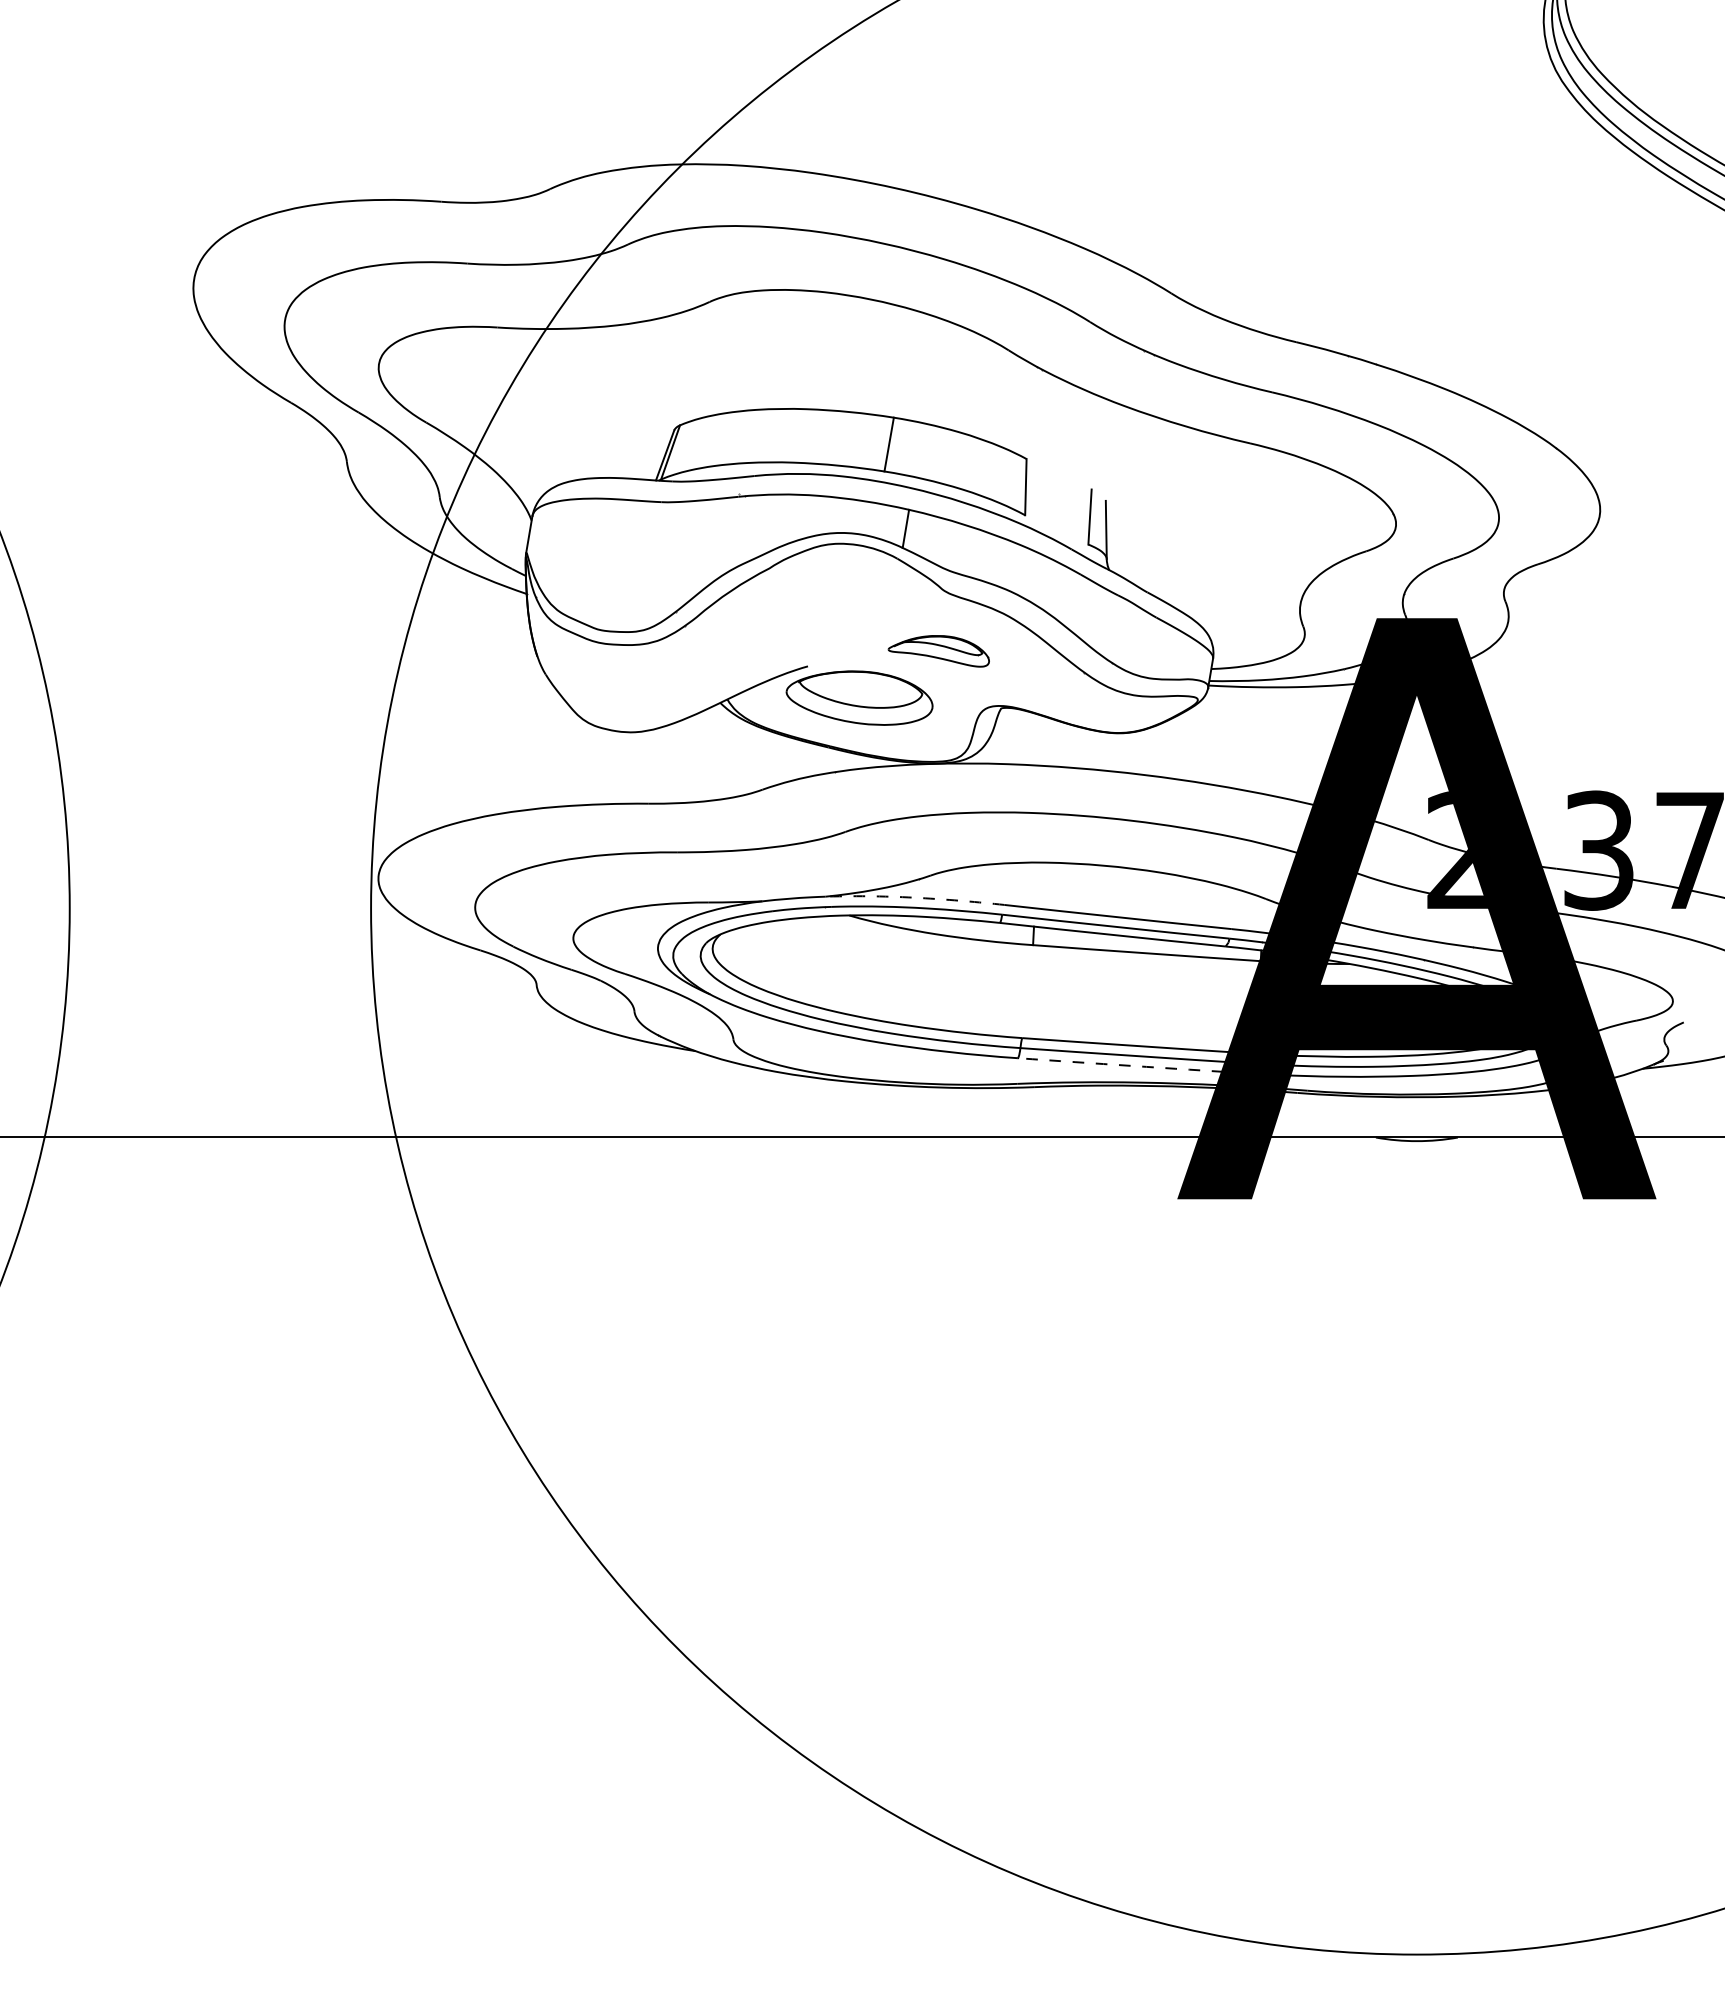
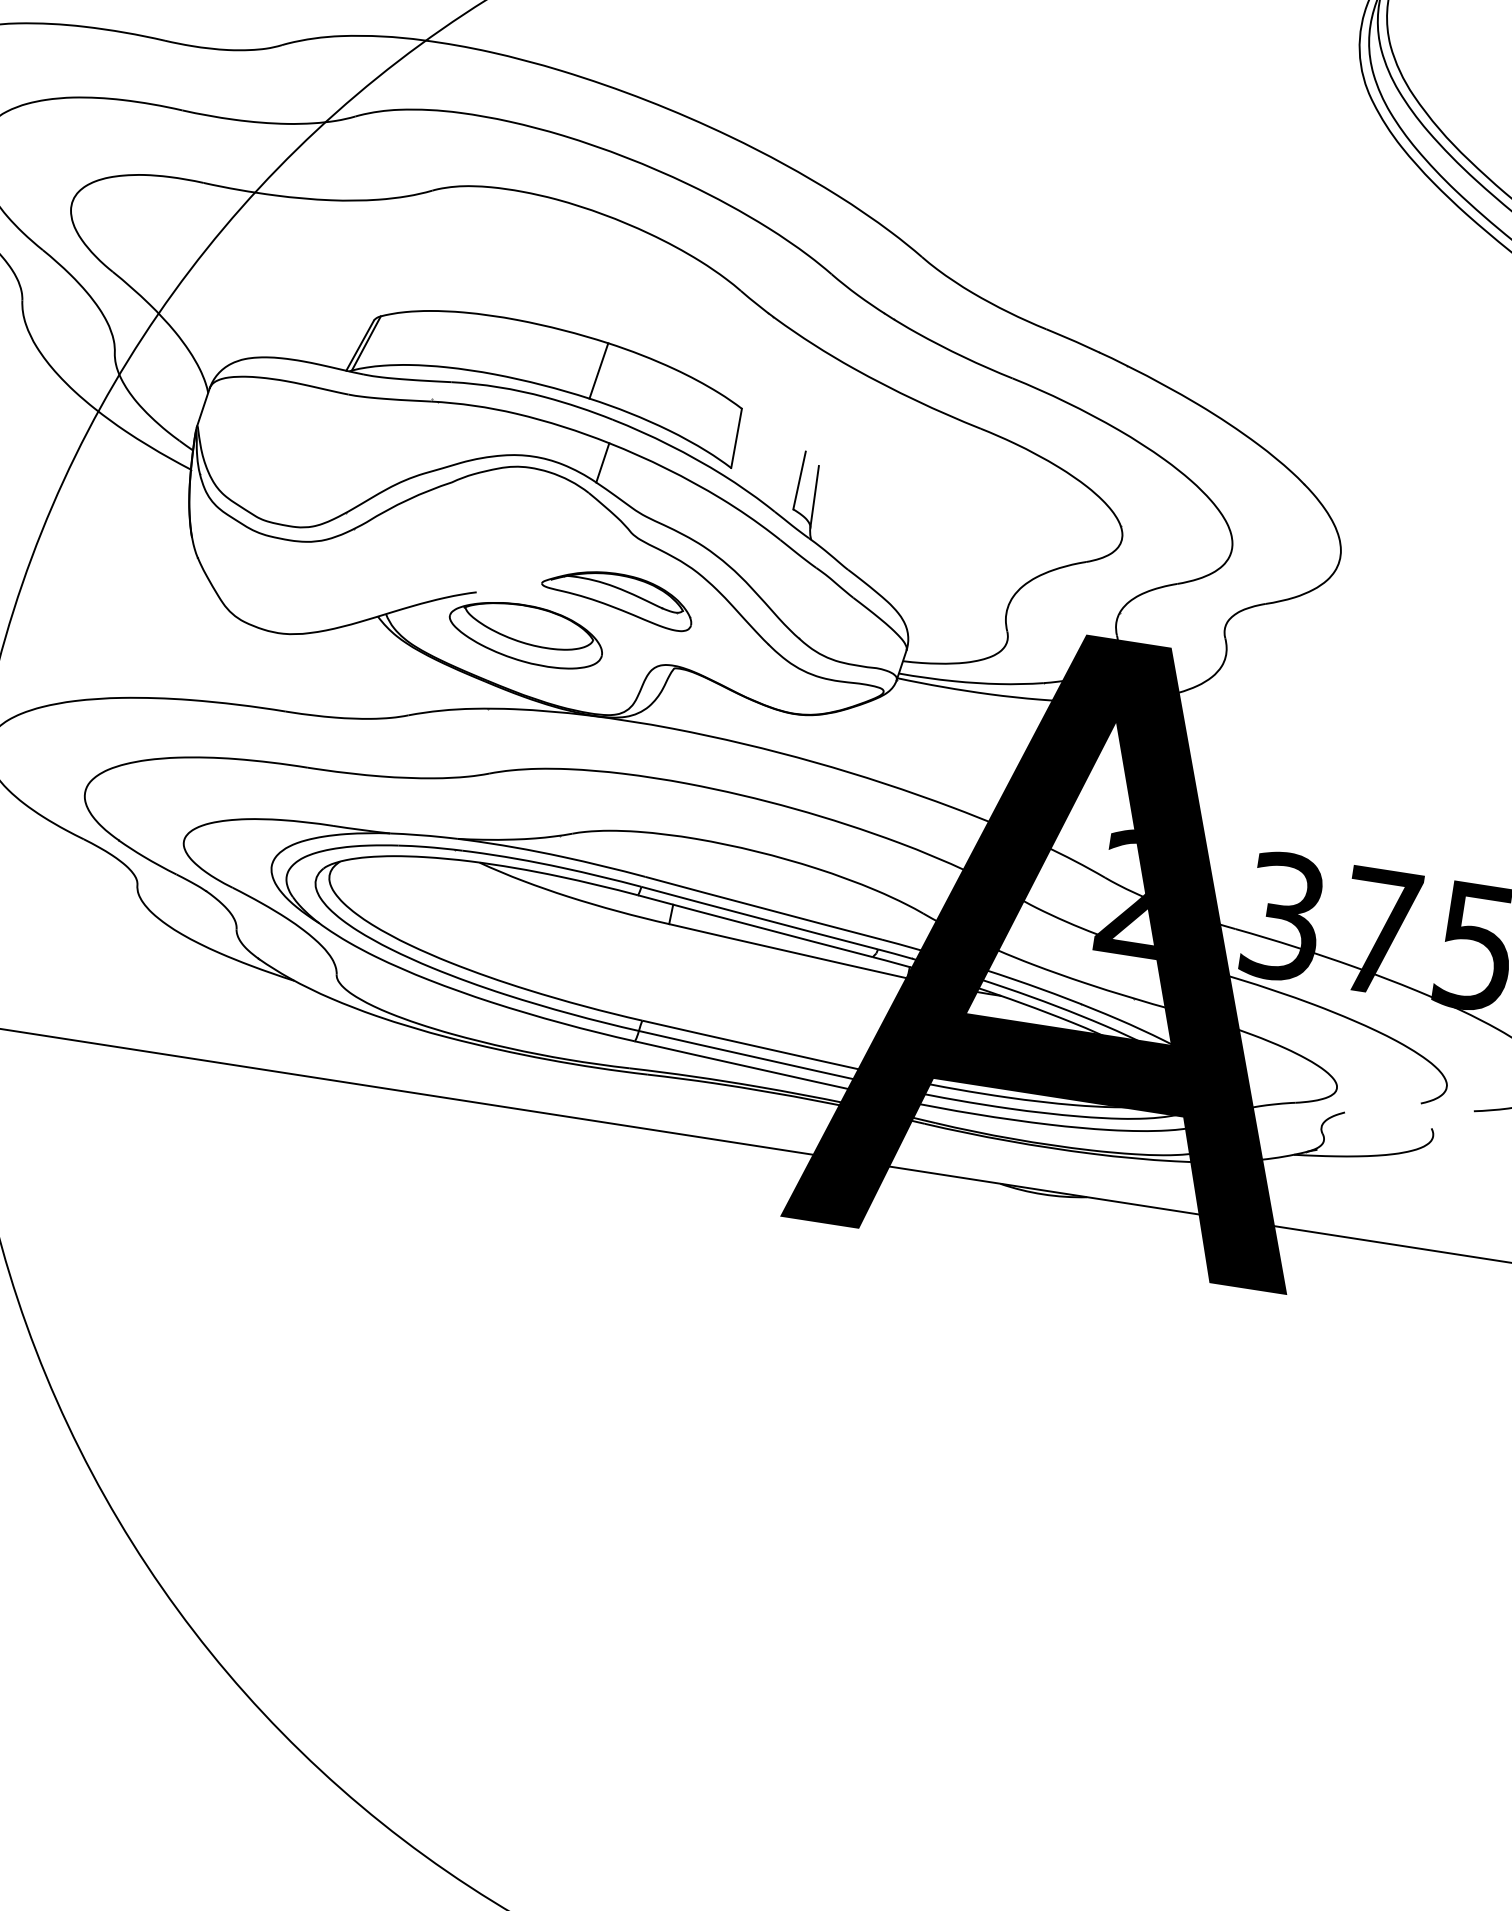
part: (938, 651) -> (617, 597), size x1.43
line: (911, 897) -> (548, 853), dashed -> solid
line: (1132, 1065) -> (754, 1067), dashed -> solid

